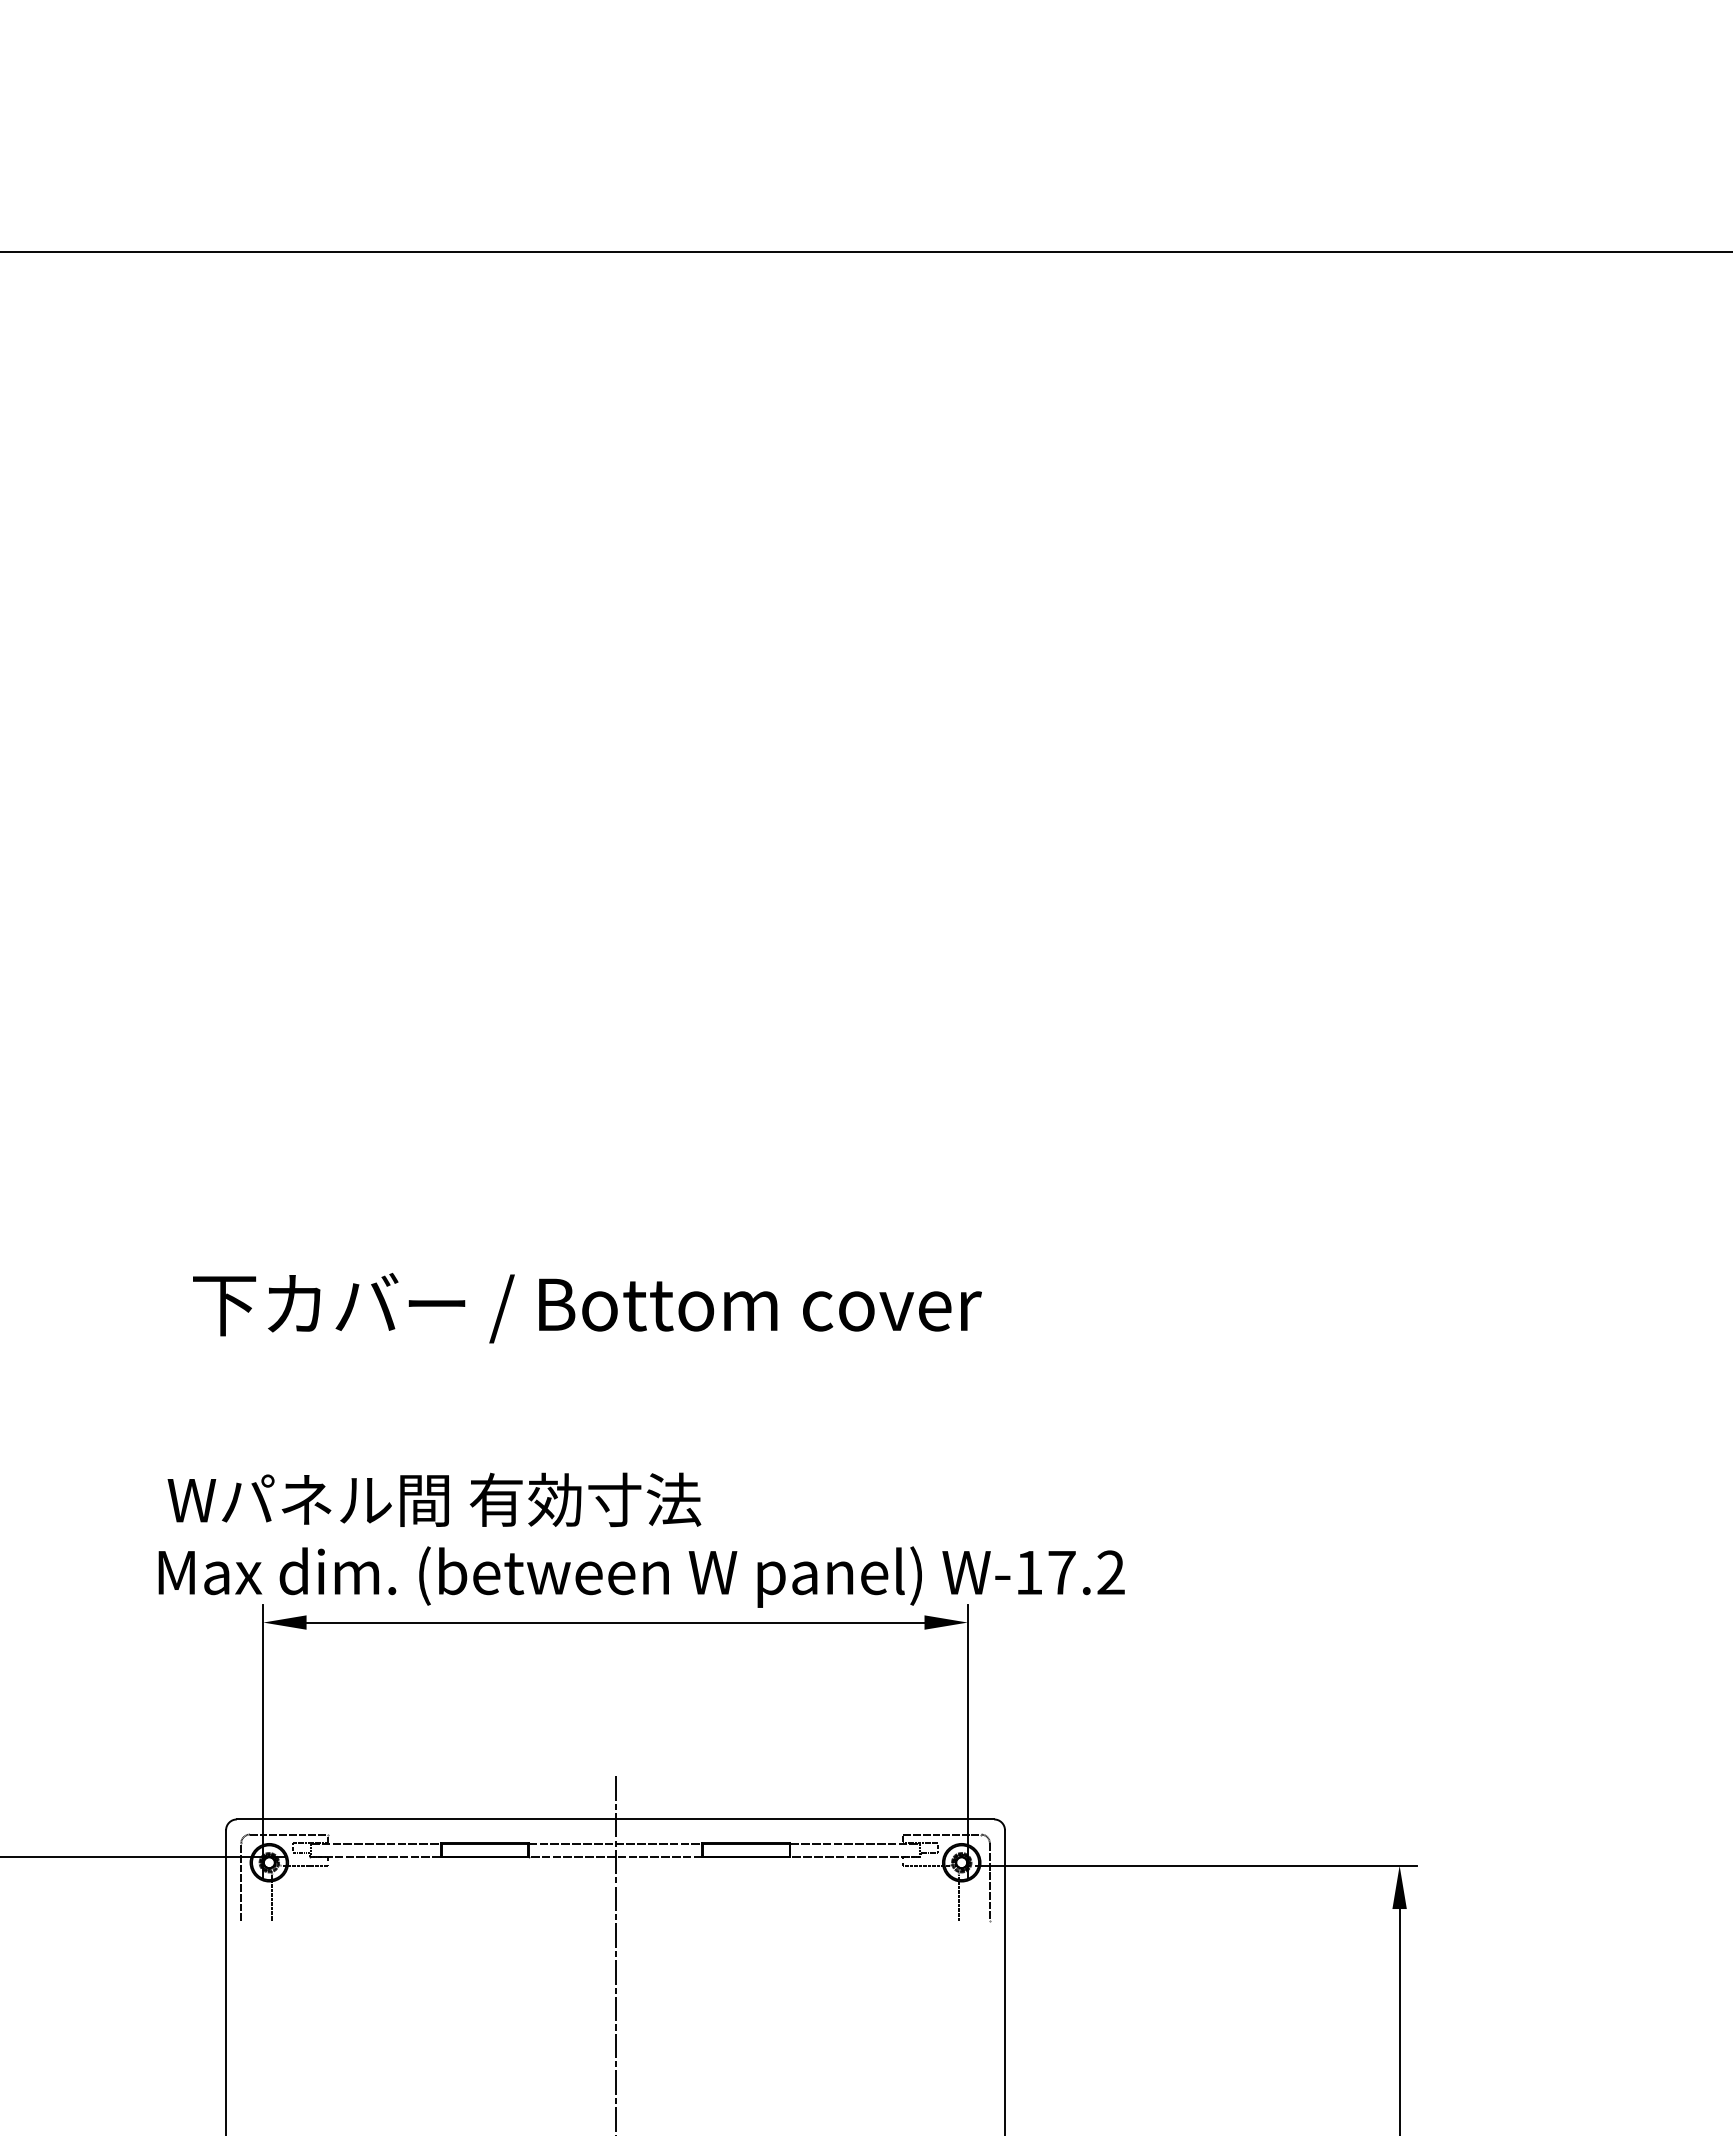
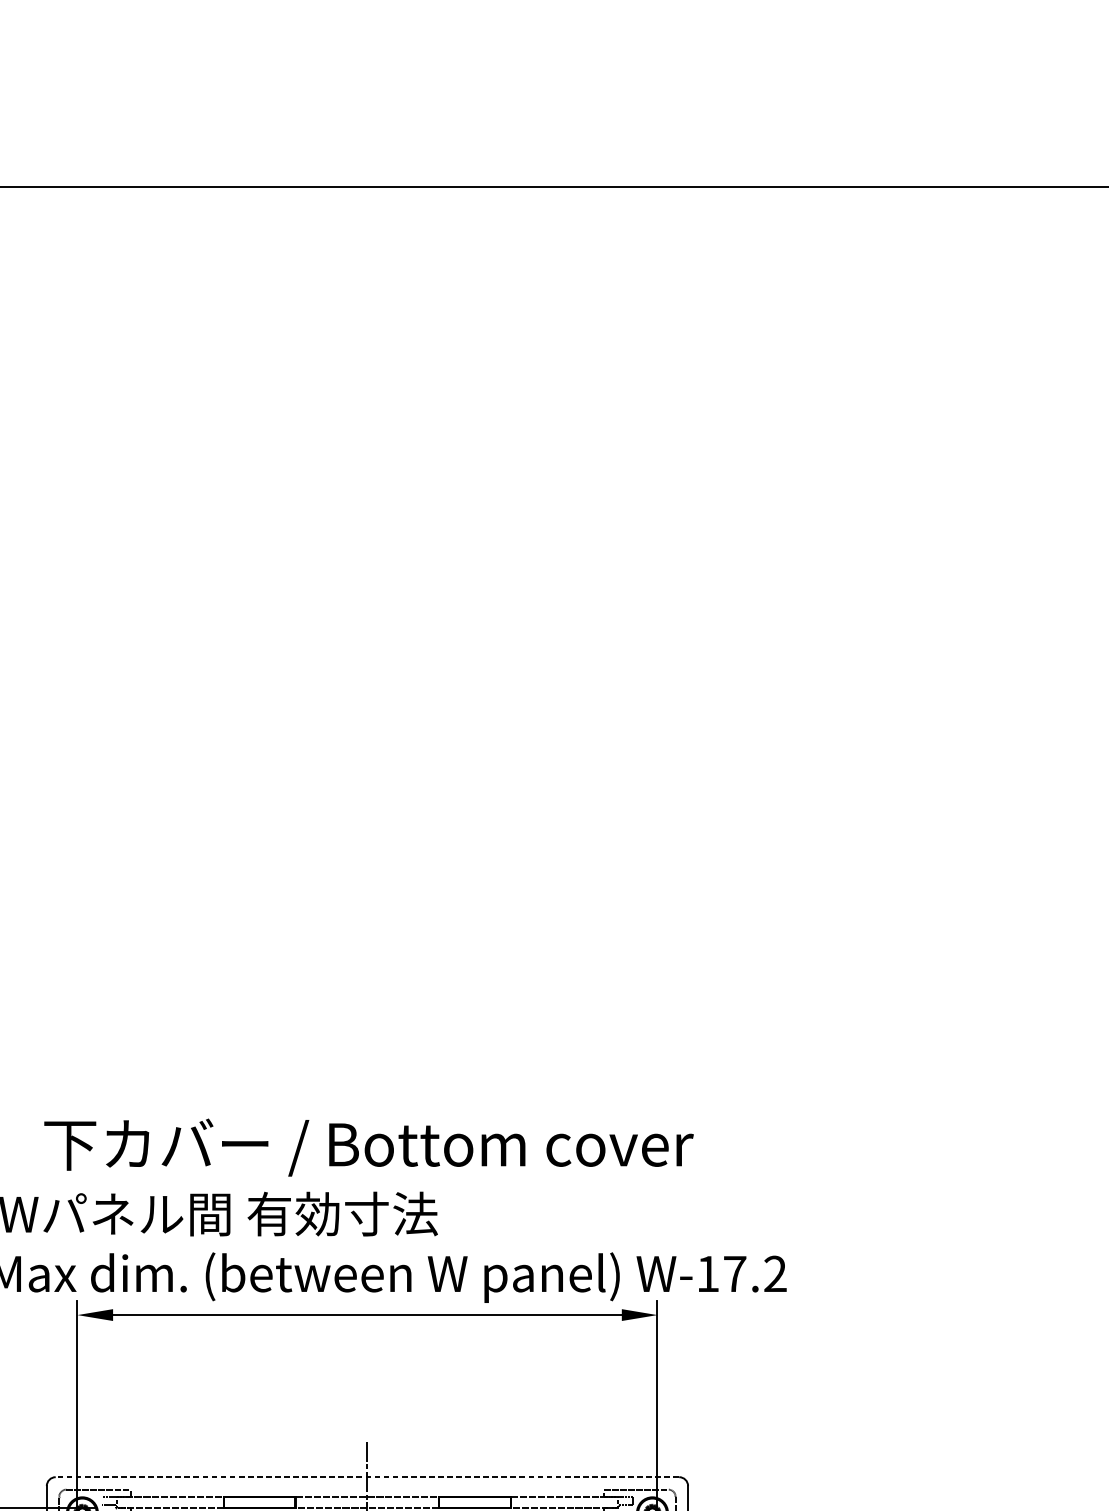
text: (587, 1308) -> (369, 1147), moved
line: (615, 1819) -> (367, 1477), solid -> dashed

